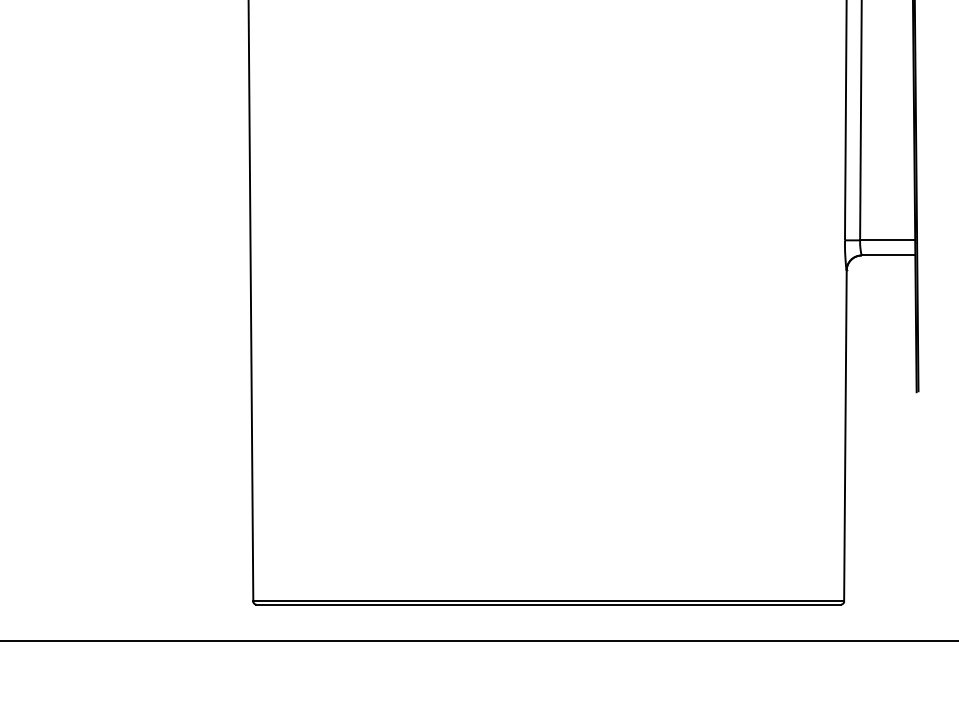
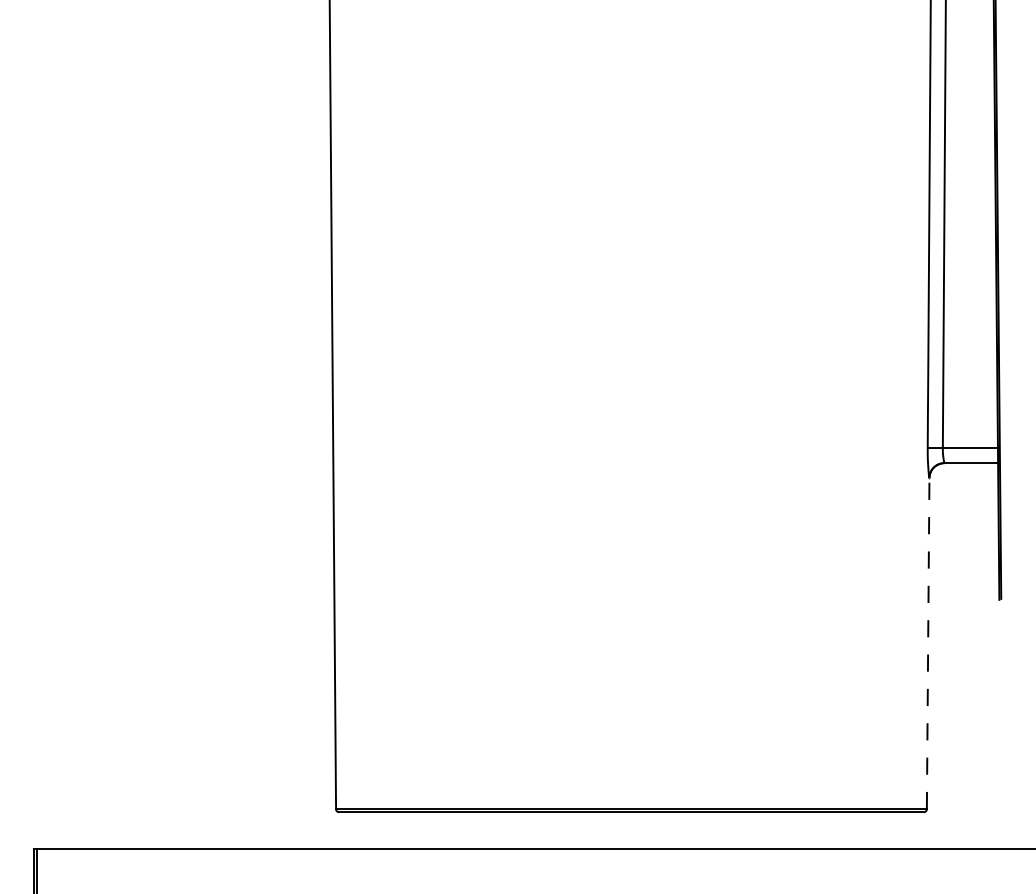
line: (845, 435) -> (928, 643), solid -> dashed

